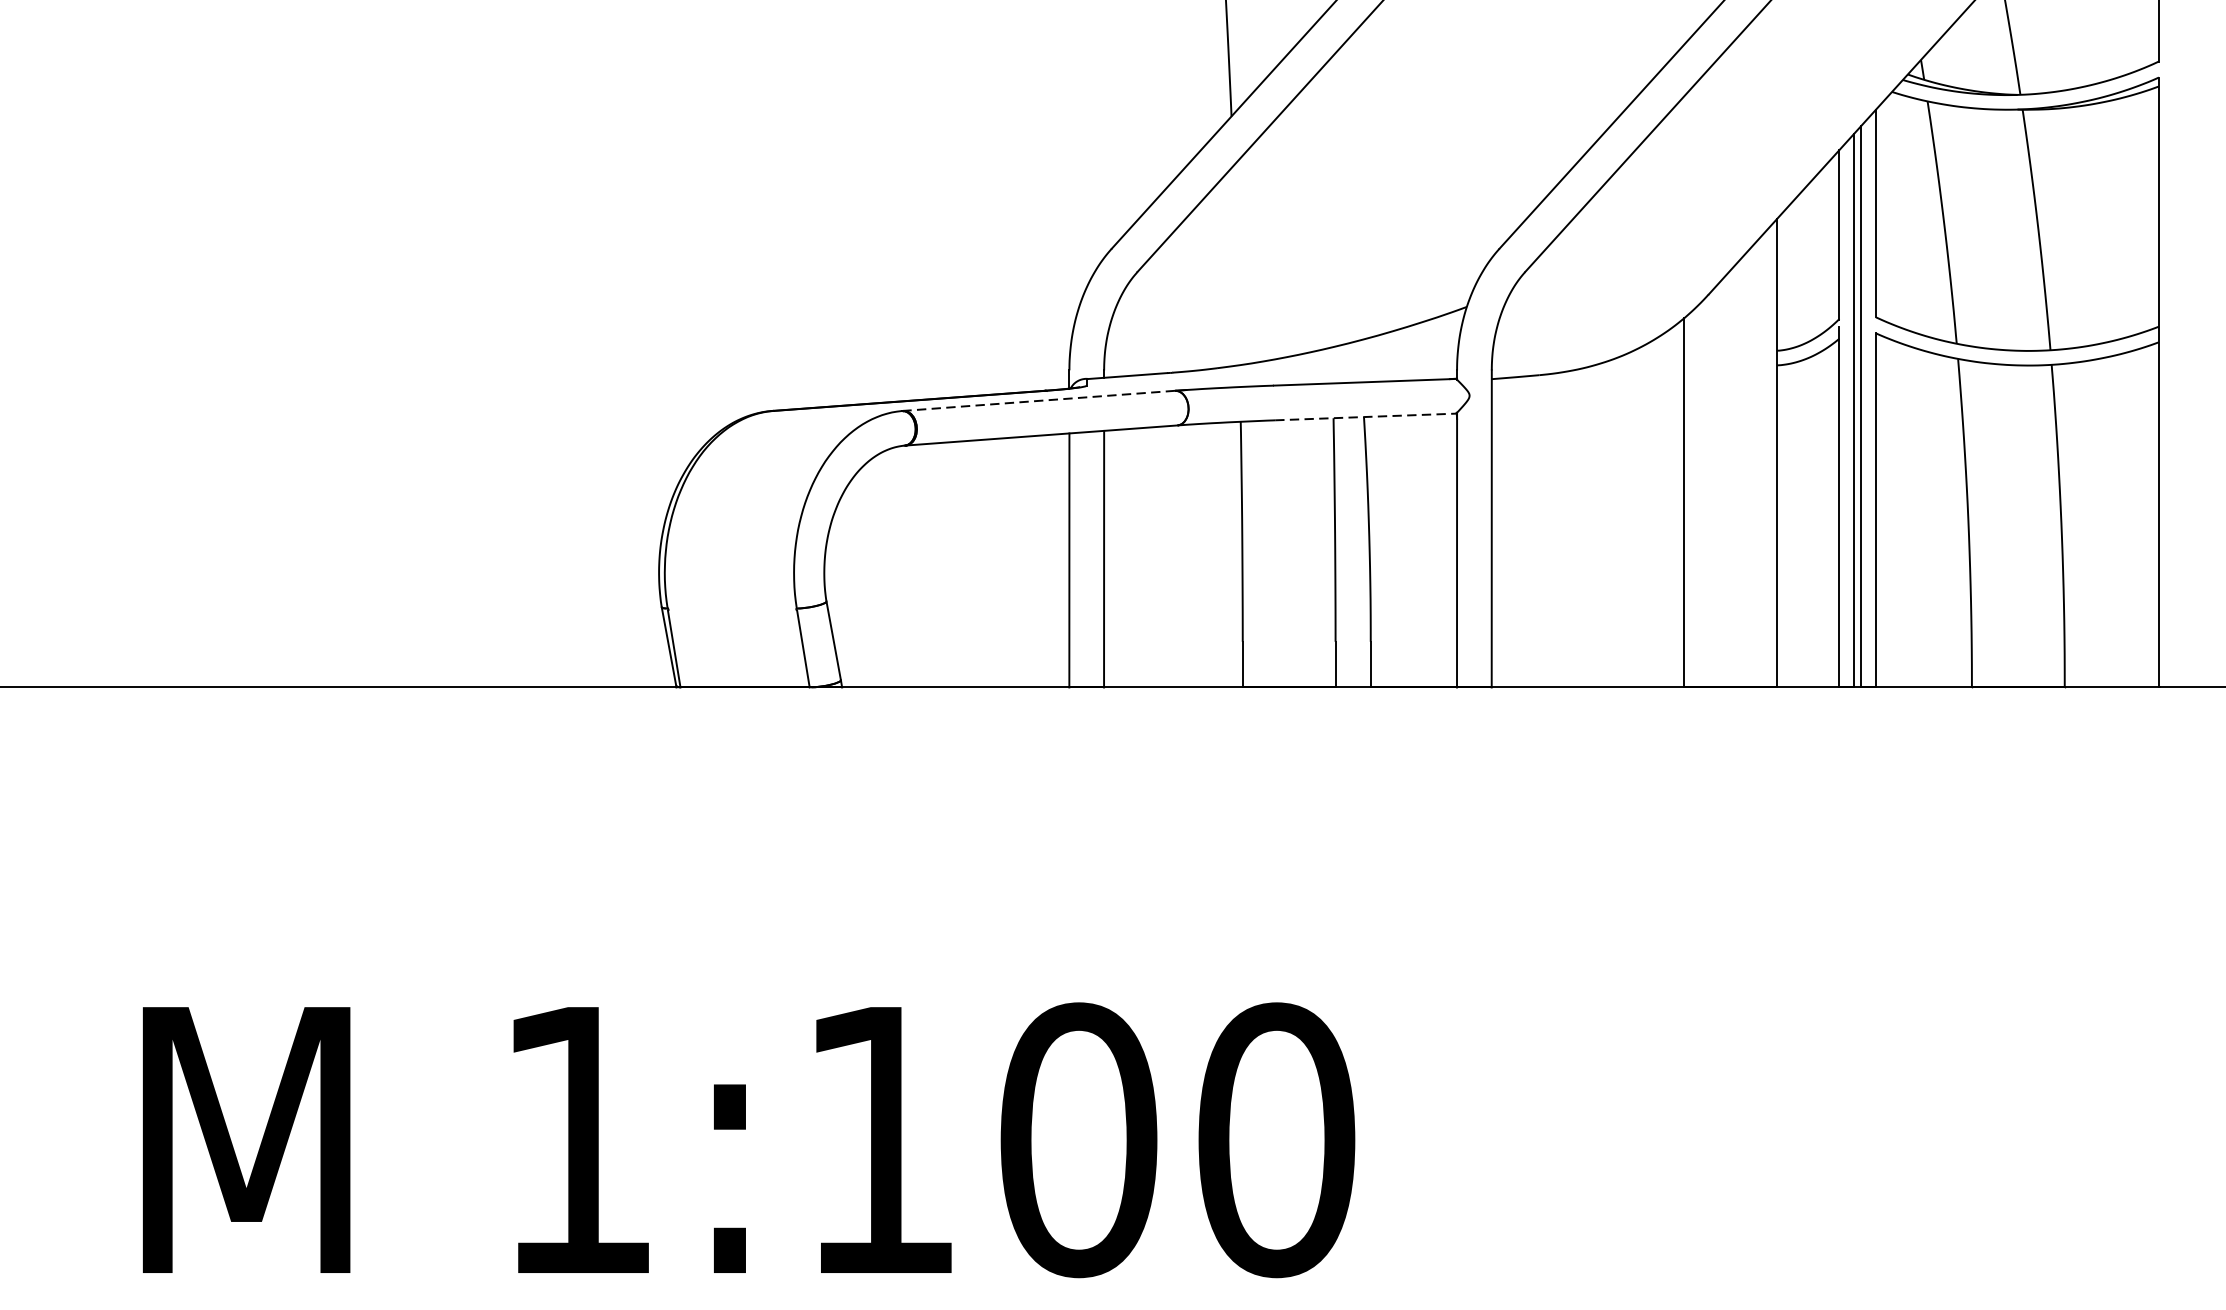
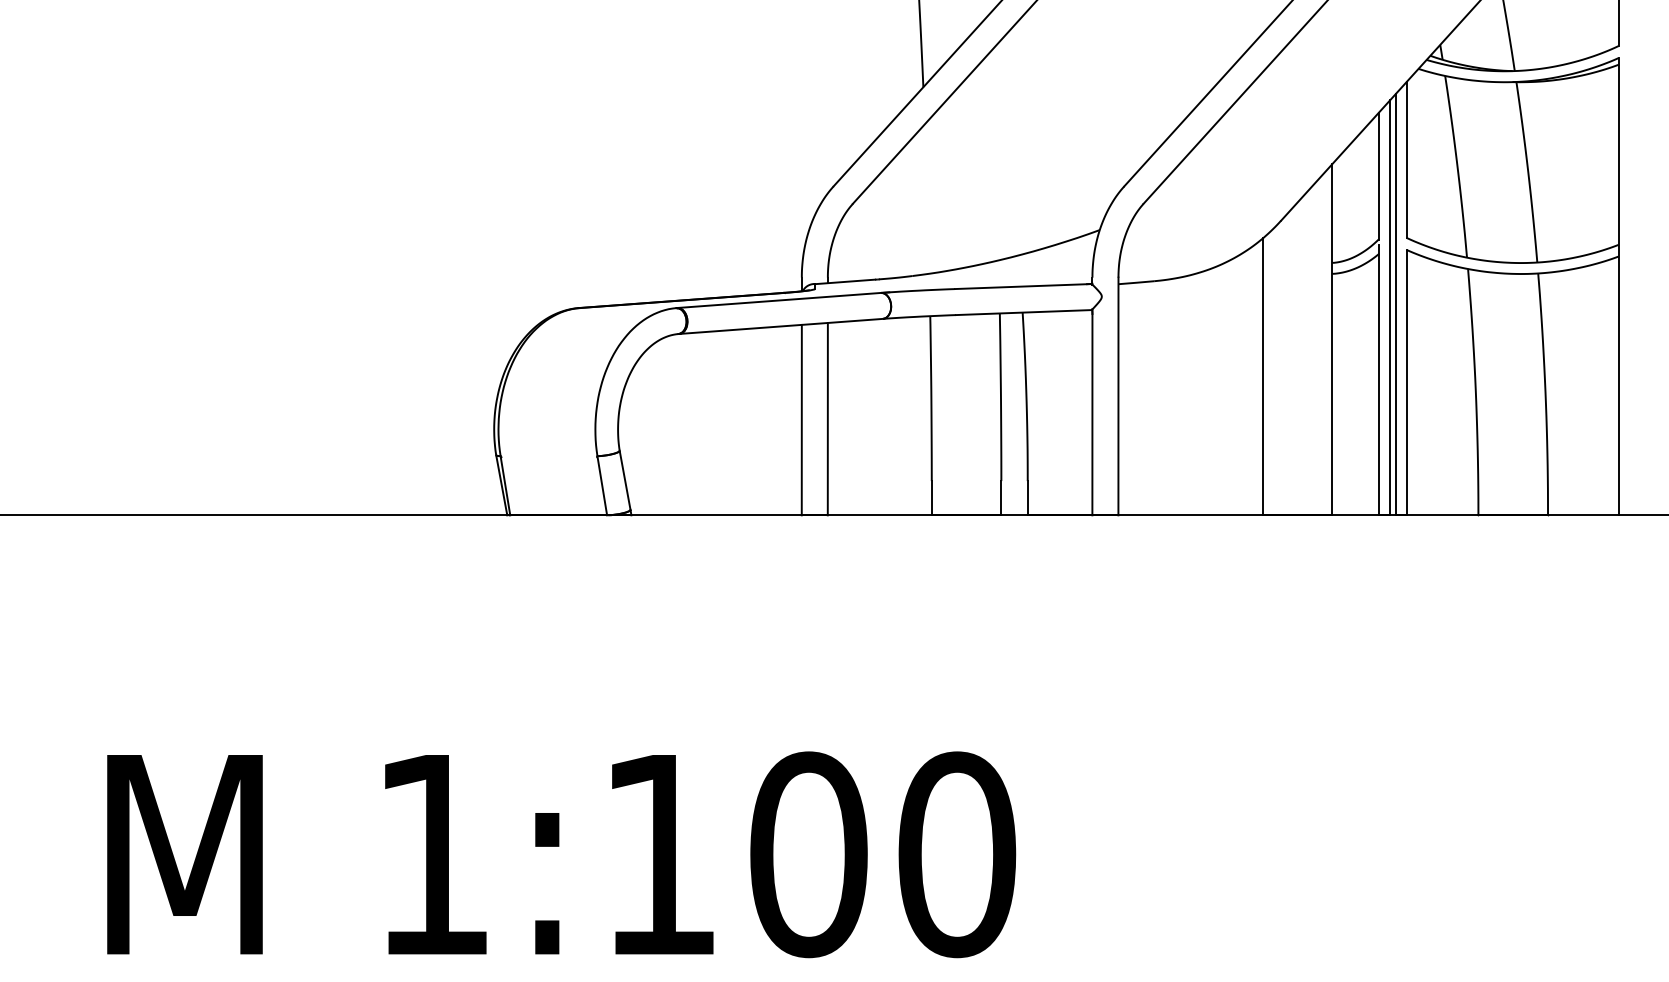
line: (1038, 400) -> (778, 300), dashed -> solid
line: (1365, 416) -> (1023, 312), dashed -> solid

